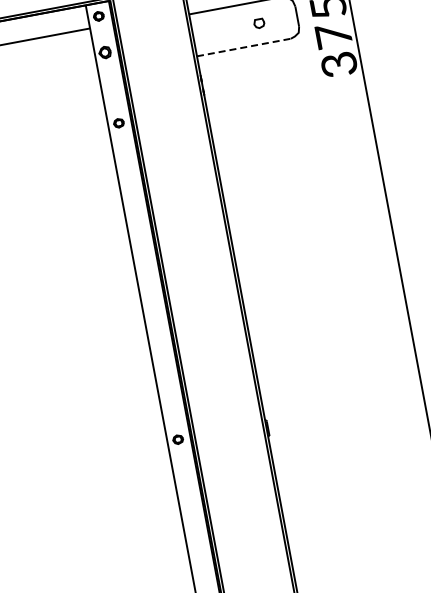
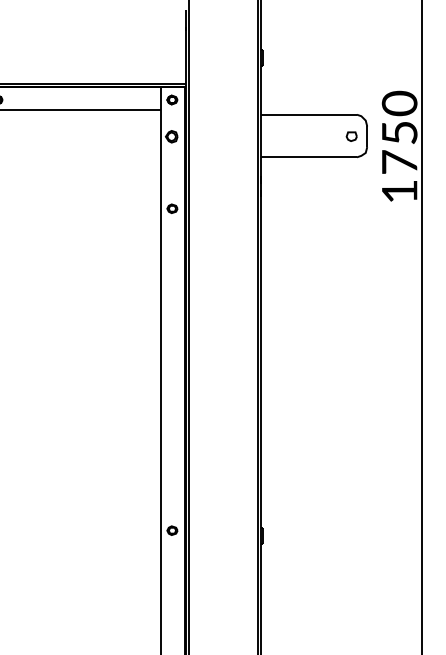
part: (259, 23) -> (351, 136), moved
line: (244, 47) -> (309, 157), dashed -> solid
text: (339, 64) -> (399, 191), 3 -> 1

